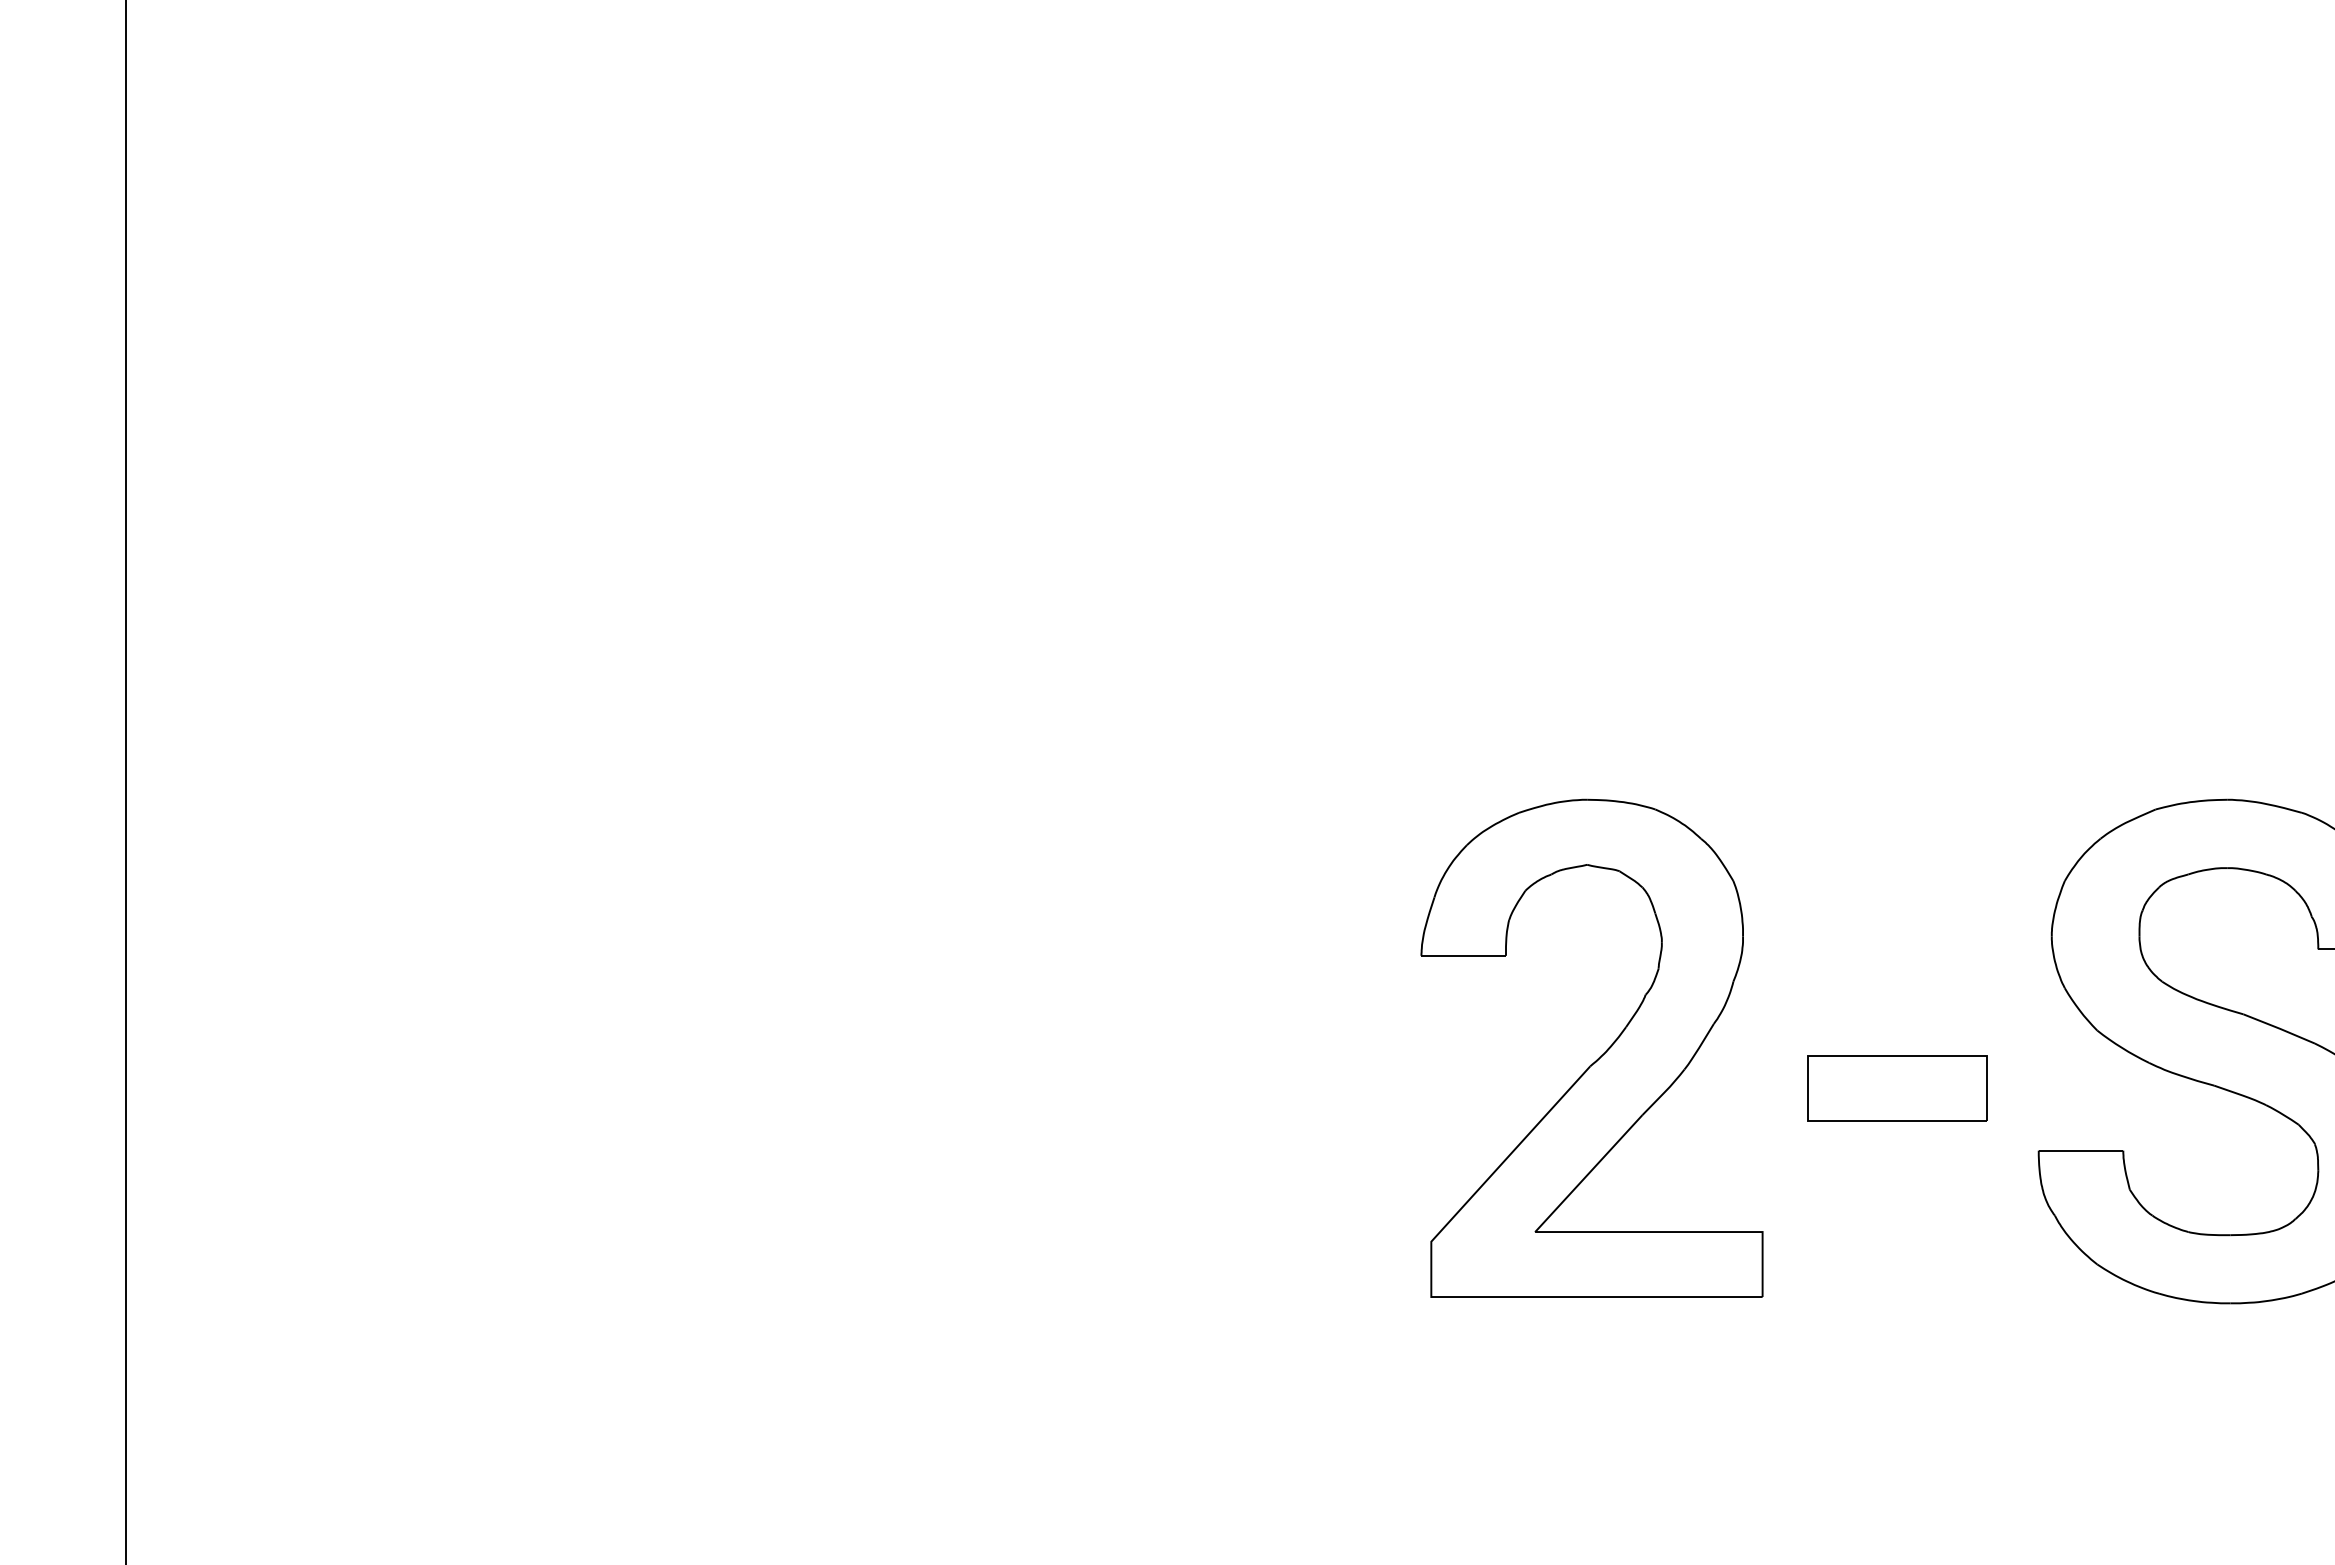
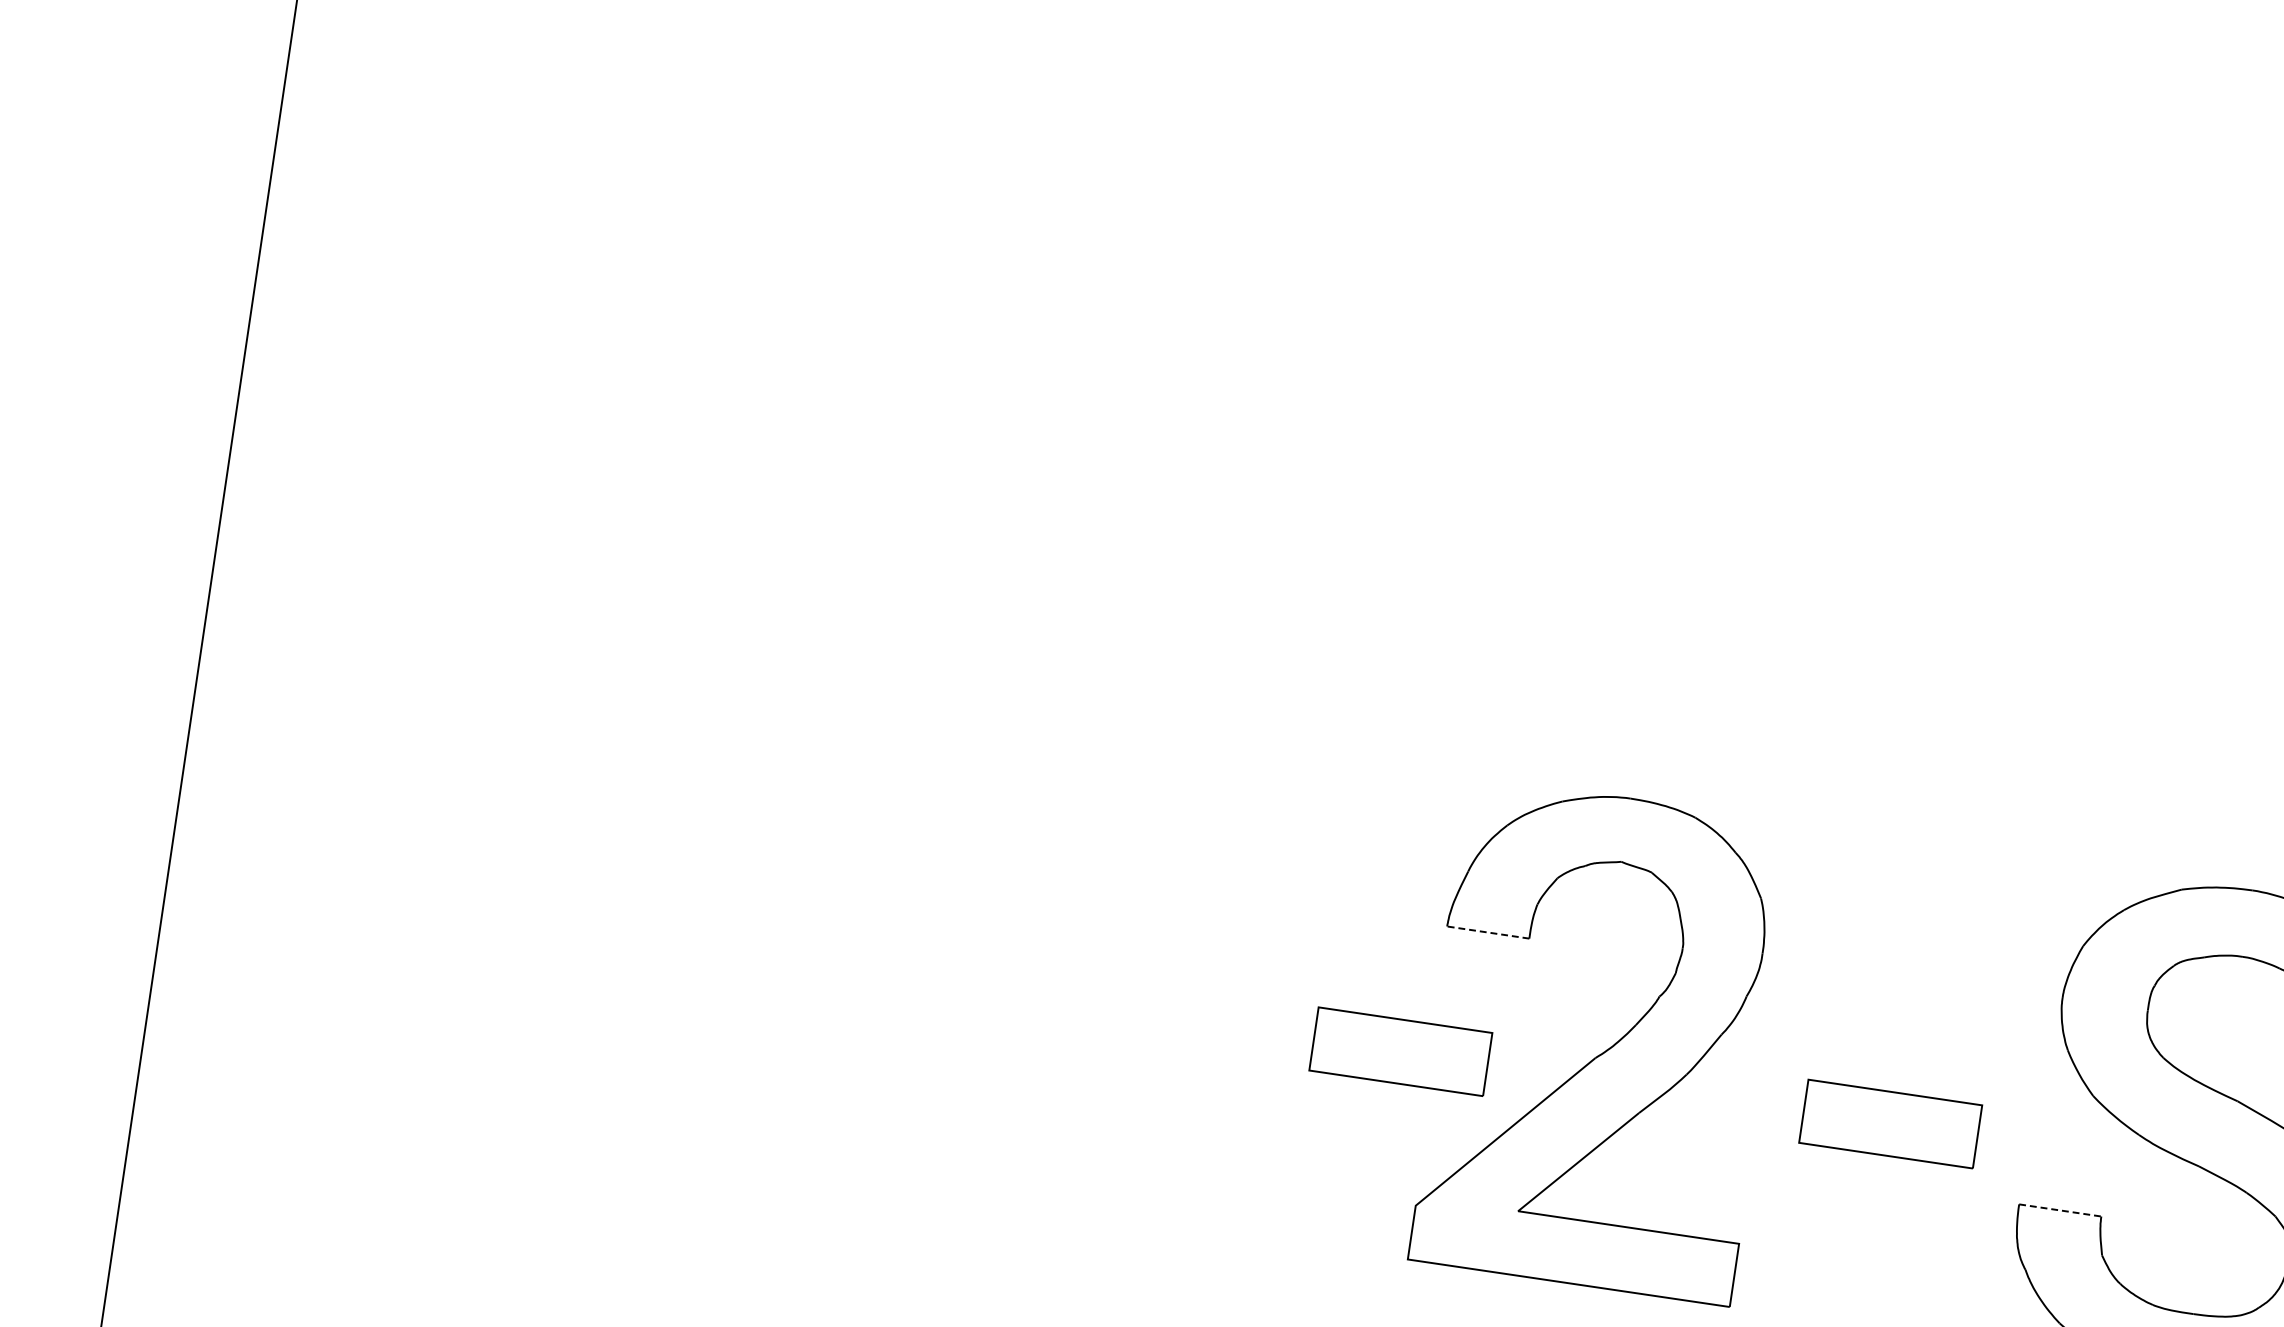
line: (1463, 955) -> (1488, 932), solid -> dashed
part: (1393, 1088) -> (1400, 1051), added
line: (2081, 1150) -> (2060, 1210), solid -> dashed

